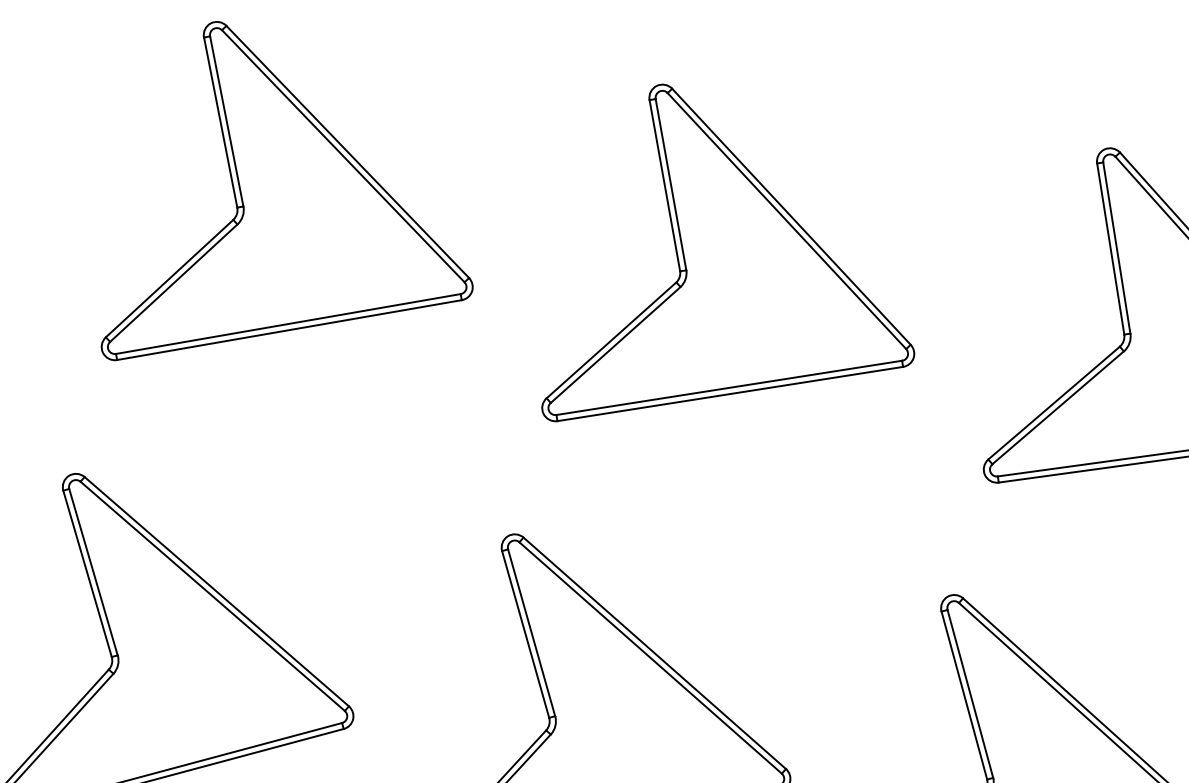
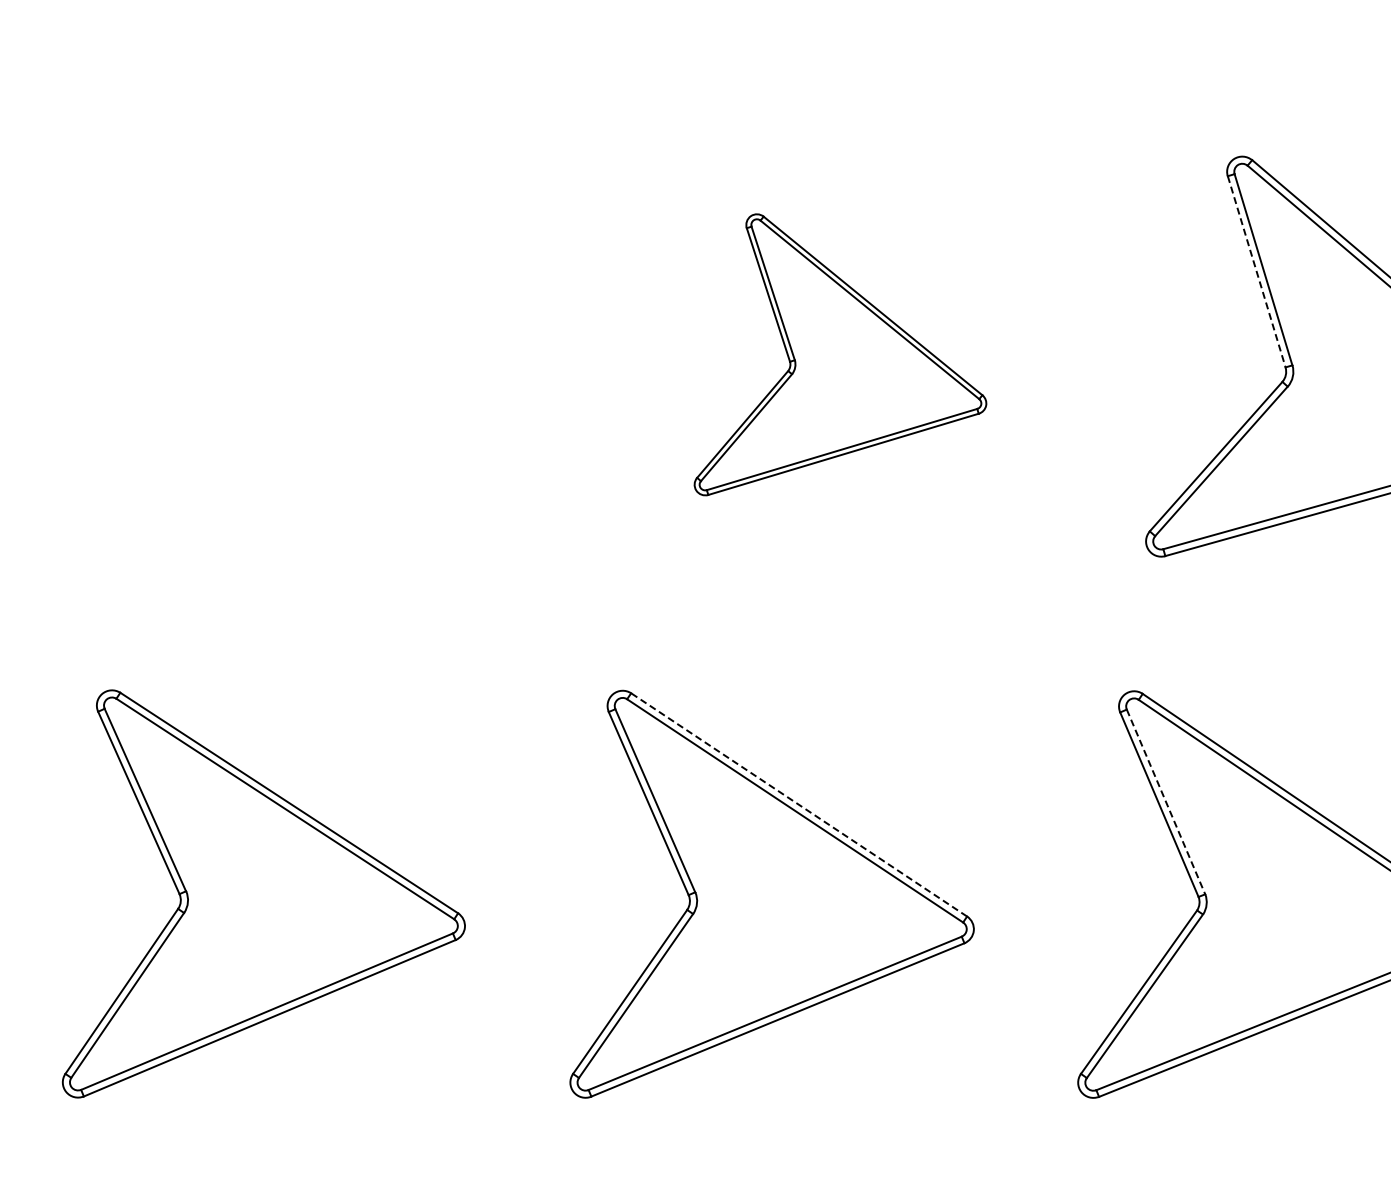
part: (301, 209) -> (326, 353), removed
line: (1110, 248) -> (1256, 271), solid -> dashed
part: (743, 271) -> (840, 354), size x0.7
line: (655, 652) -> (799, 804), solid -> dashed
line: (970, 694) -> (1166, 802), solid -> dashed

